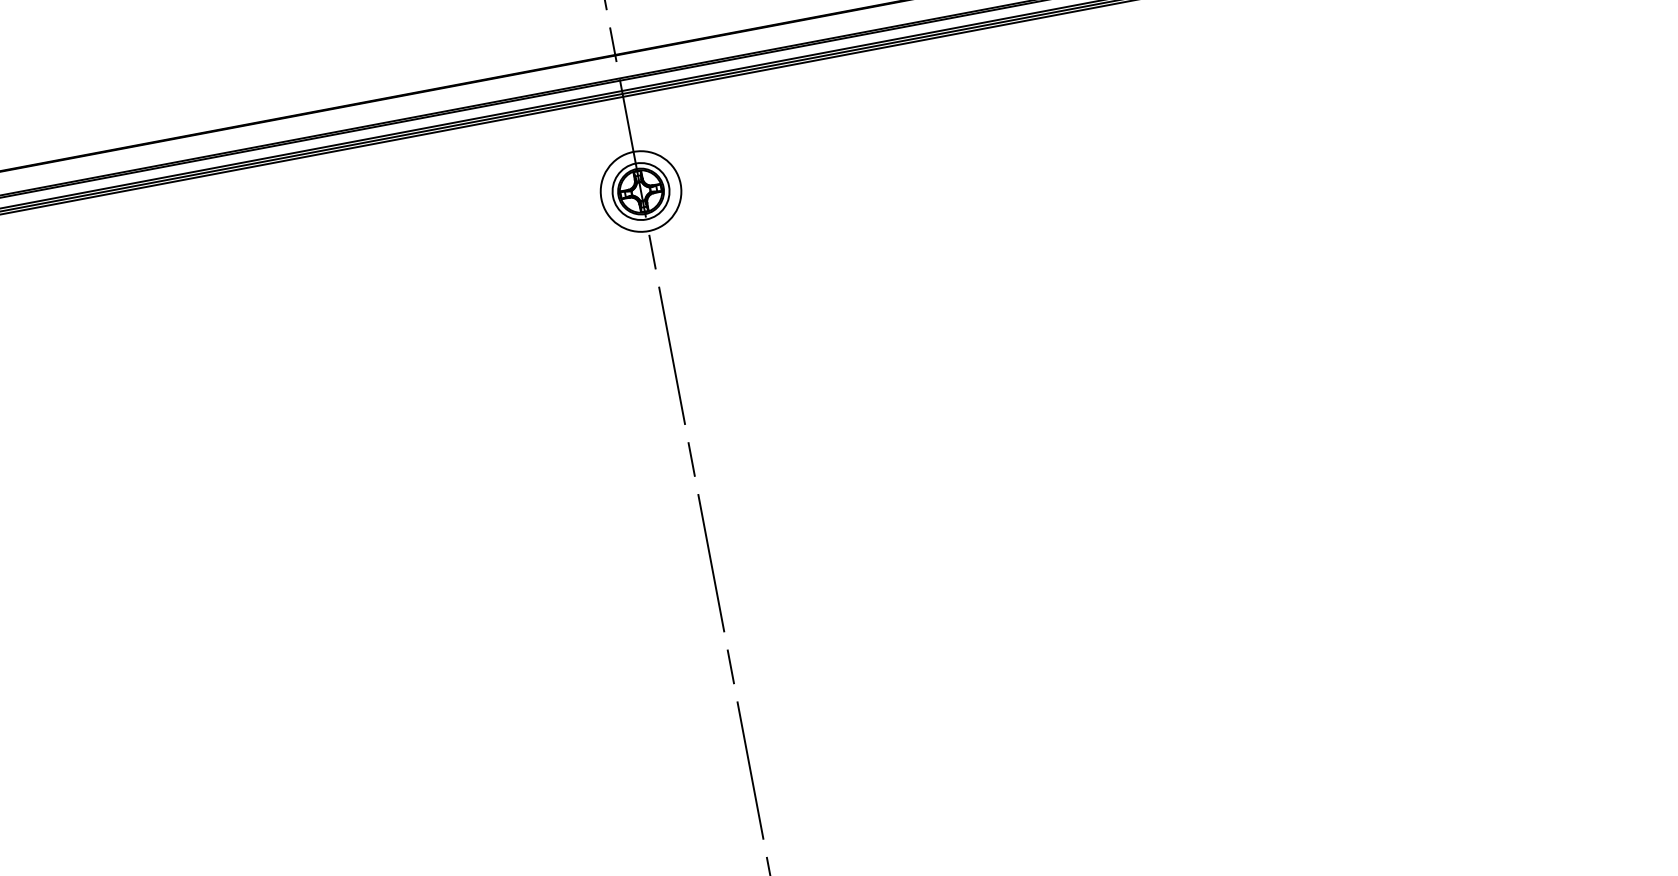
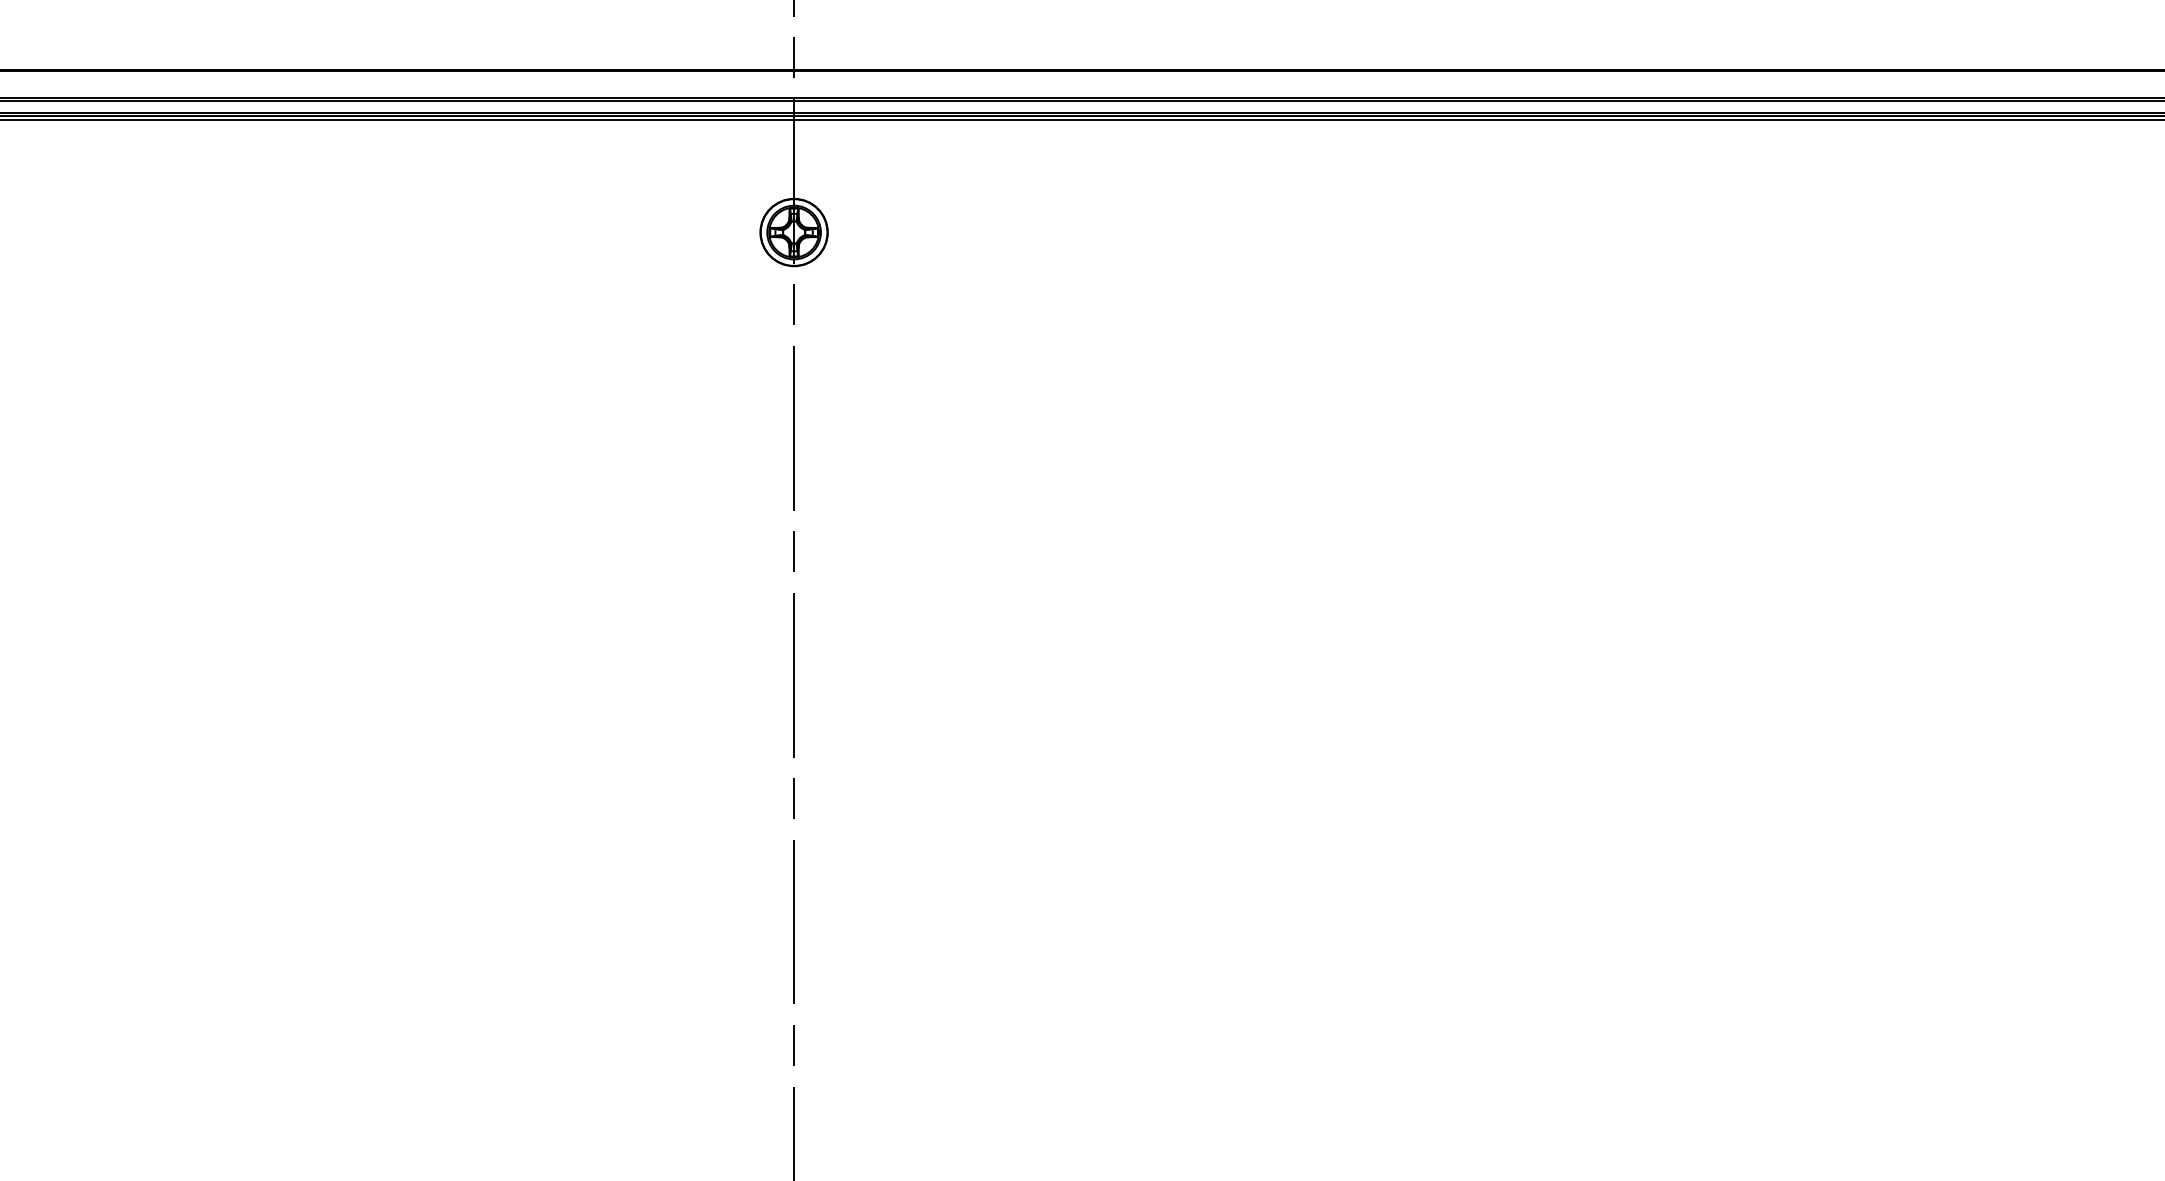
circle: (640, 191) -> (793, 232), size x0.71

